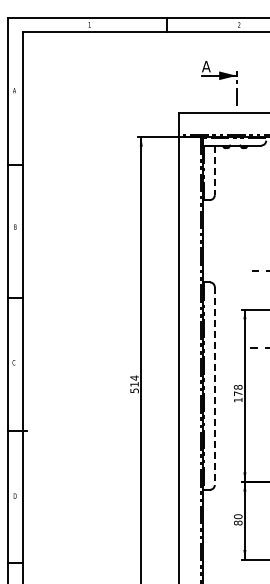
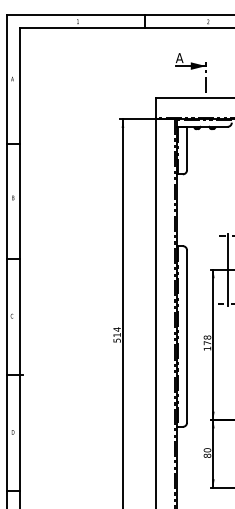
line: (214, 170) -> (186, 148), dashed -> solid
line: (261, 309) -> (227, 269), added
line: (214, 386) -> (186, 336), dashed -> solid

